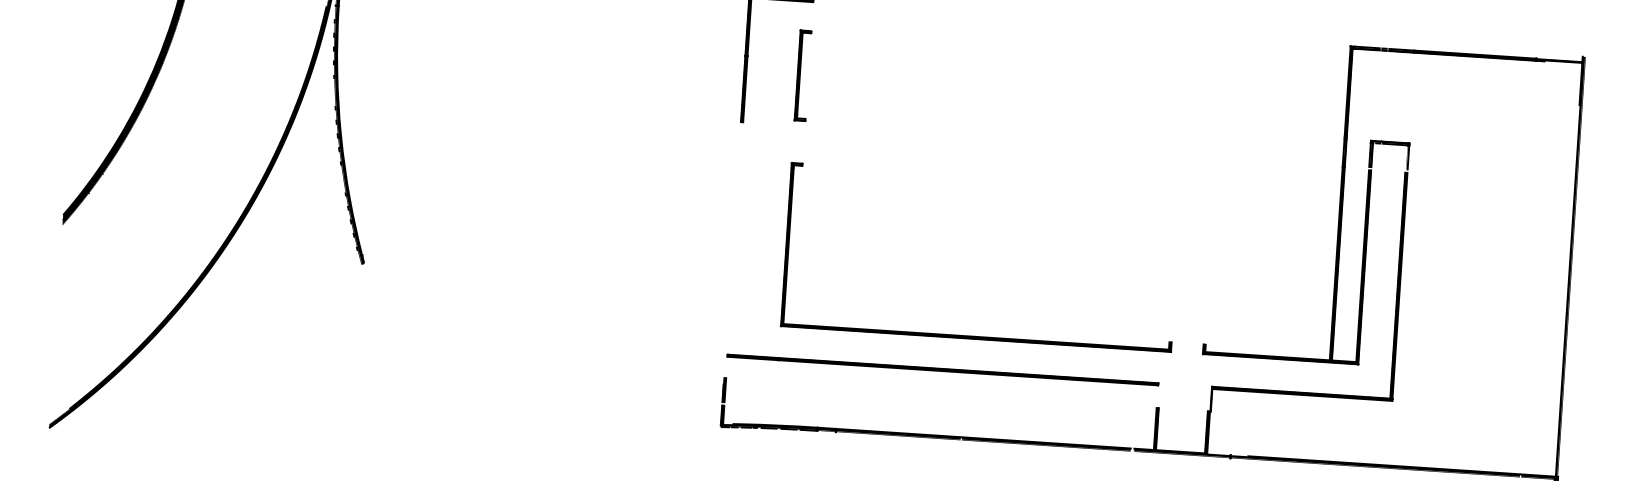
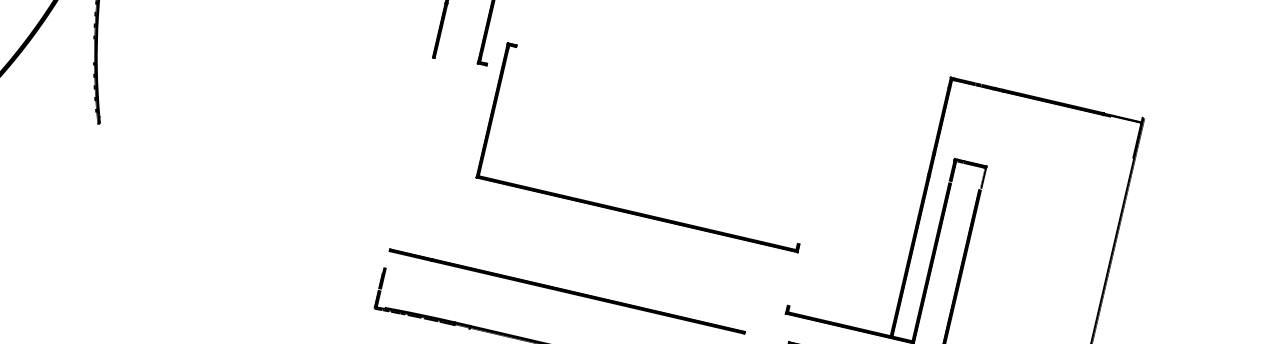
part: (974, 335) -> (636, 211), moved

